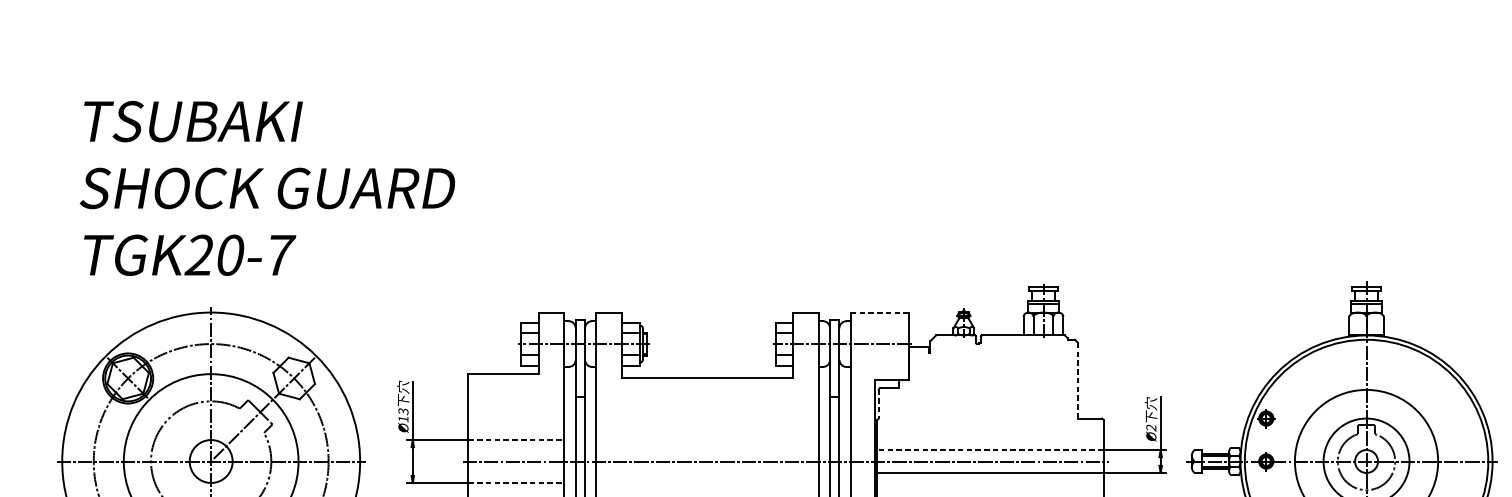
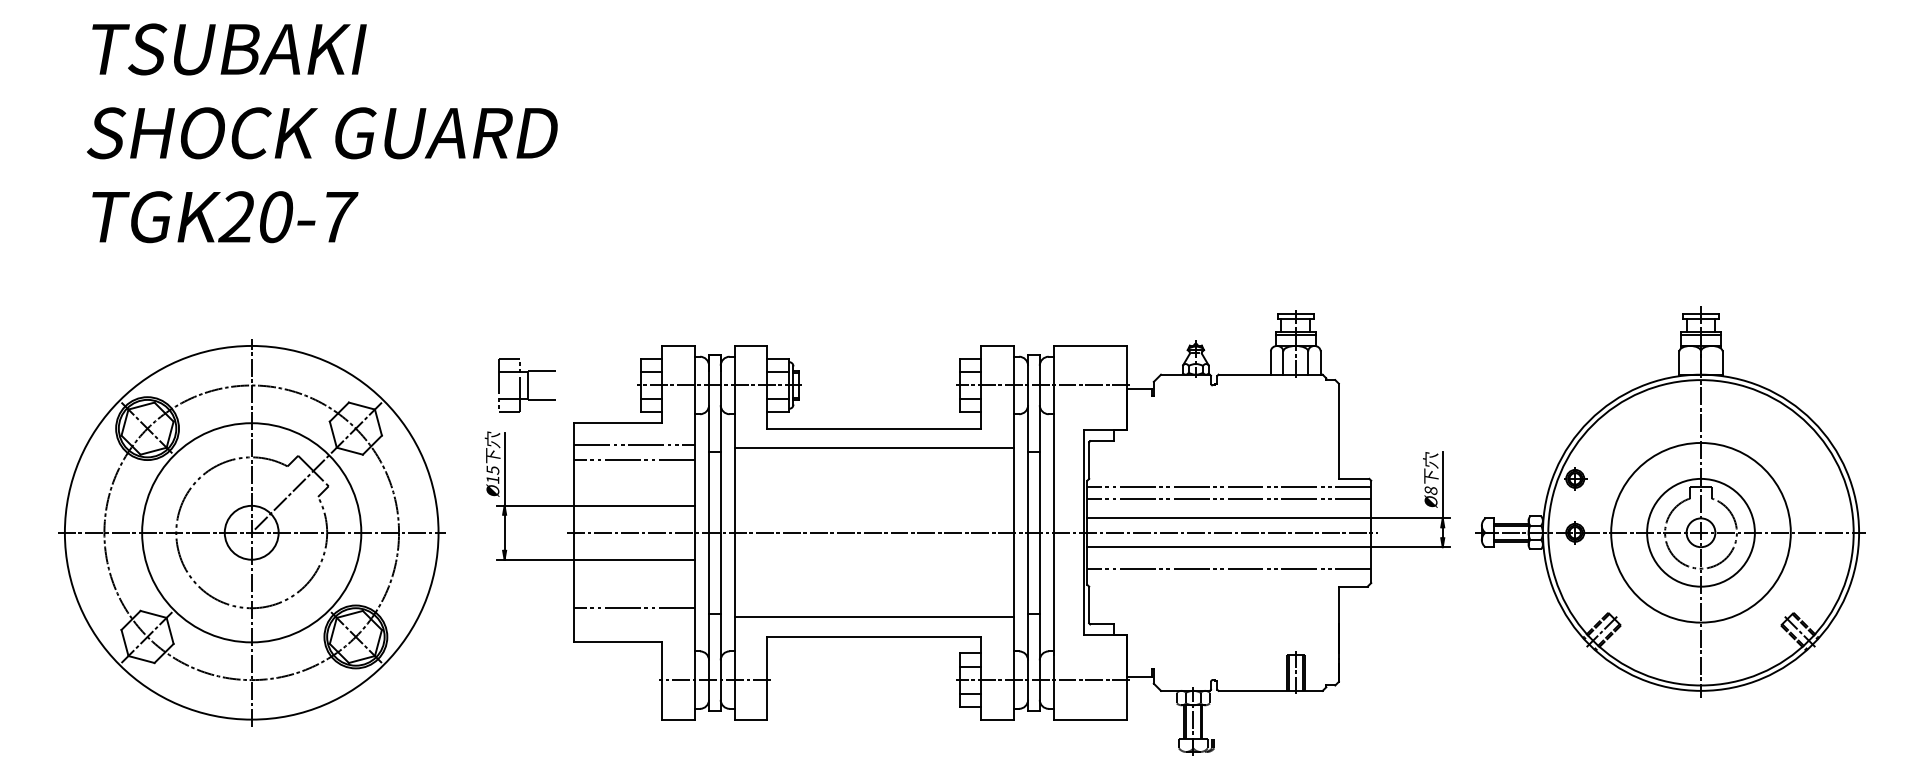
text: (267, 188) -> (322, 133), moved
line: (879, 312) -> (1090, 345), dashed -> solid
part: (430, 344) -> (526, 385), added
line: (1077, 380) -> (1338, 431), dashed -> solid
line: (516, 391) -> (634, 445), added
line: (706, 394) -> (873, 448), added
line: (516, 403) -> (634, 460), added
line: (879, 404) -> (1089, 461), dashed -> solid
text: (403, 411) -> (492, 469), Ø13 -> Ø15
line: (990, 424) -> (1229, 486), added
text: (1150, 427) -> (1430, 490), Ø2 -> Ø8
line: (990, 434) -> (1229, 498), added
line: (517, 439) -> (635, 505), dashed -> solid
line: (990, 450) -> (1229, 518), dashed -> solid
line: (517, 482) -> (635, 559), dashed -> solid
line: (990, 489) -> (1229, 568), added

